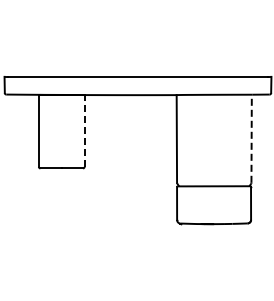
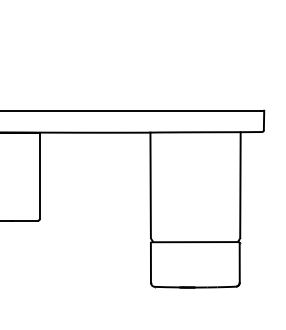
line: (84, 131) -> (39, 176), dashed -> solid
line: (251, 138) -> (240, 184), dashed -> solid

